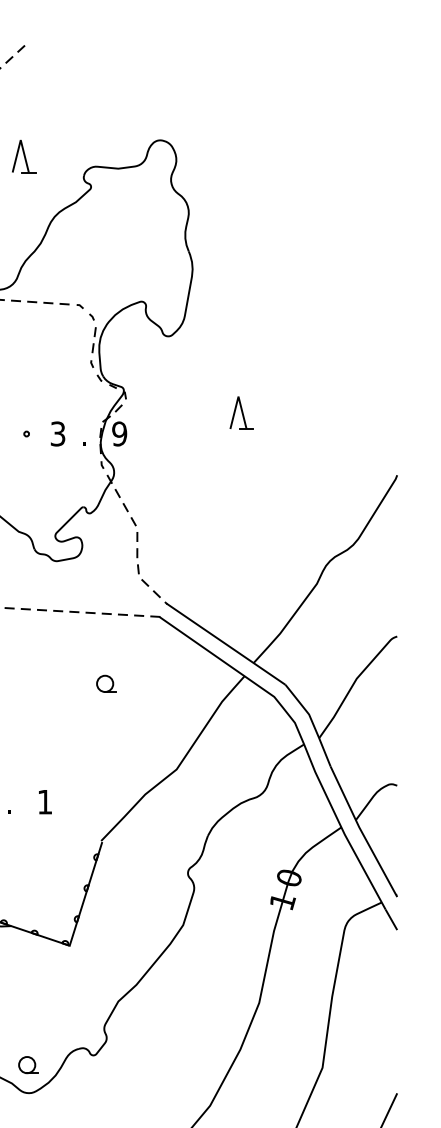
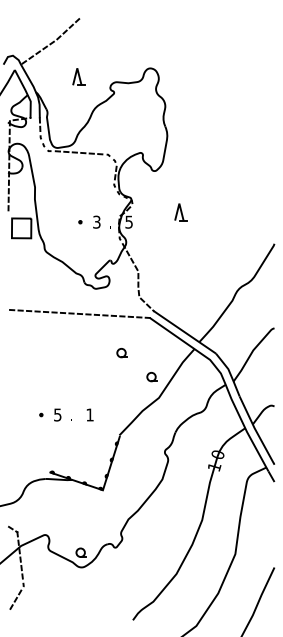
part: (240, 413) -> (180, 212), moved
text: (118, 432) -> (128, 221), 9 -> 5
part: (162, 730) -> (151, 377), added

